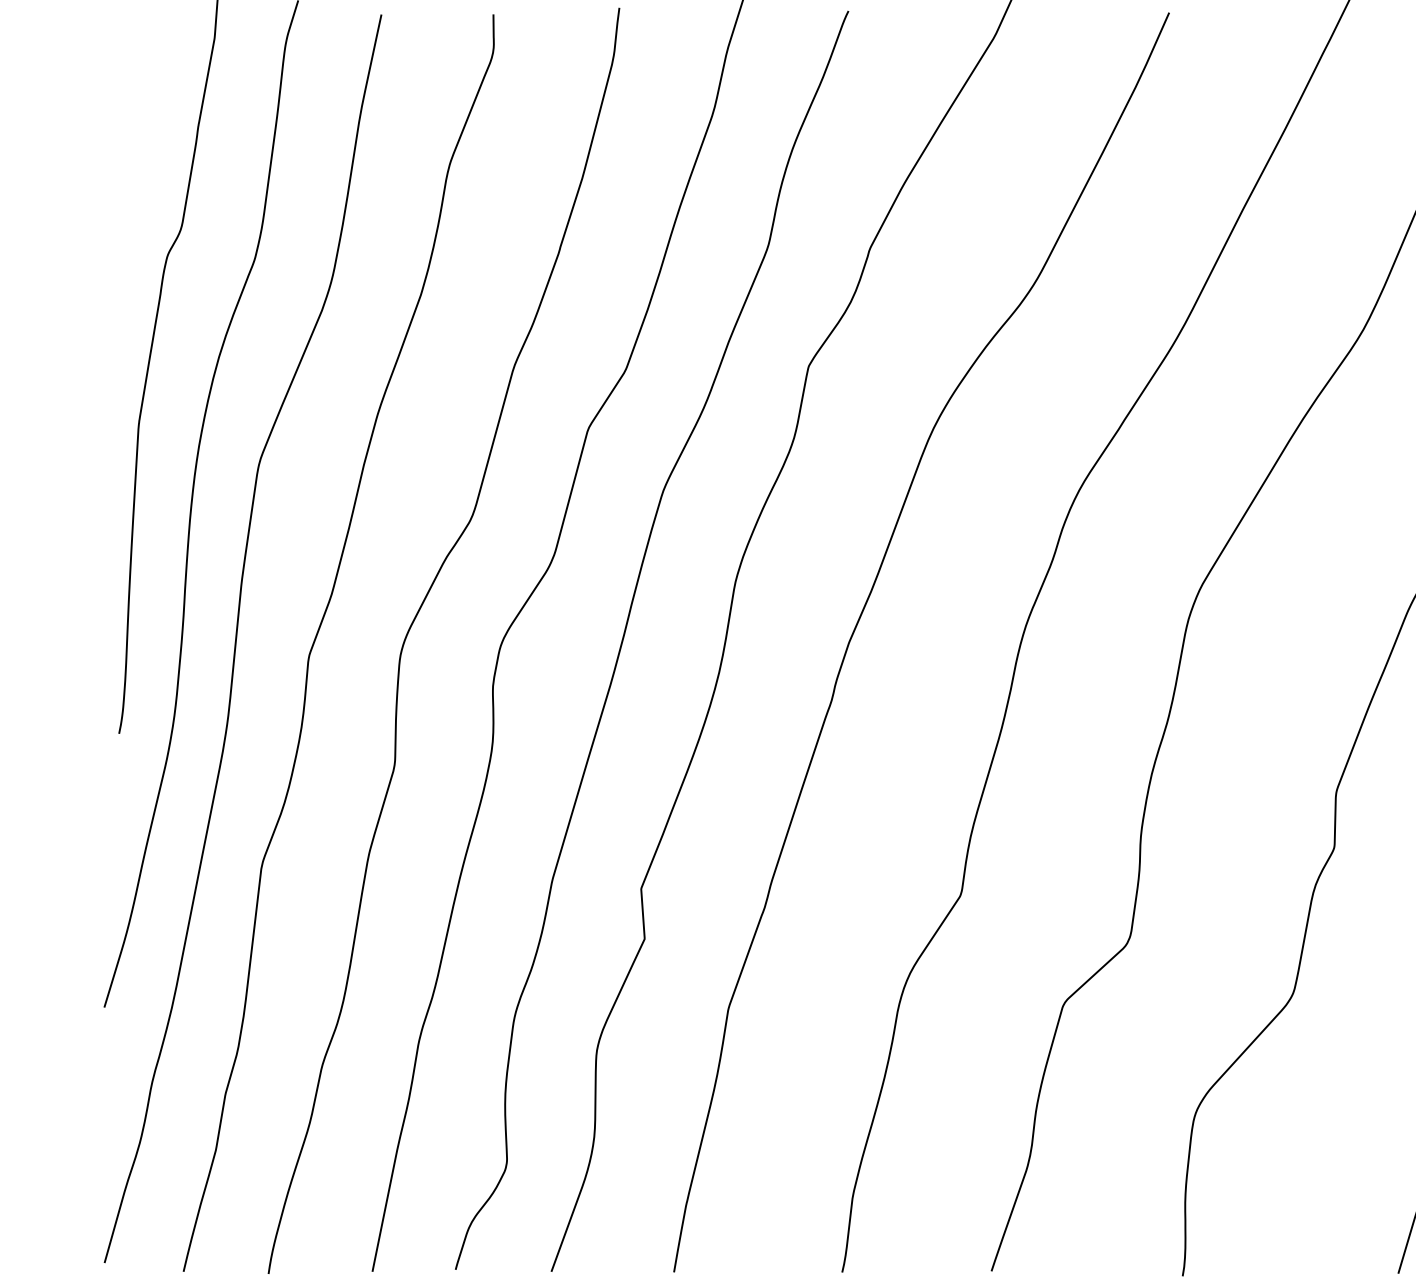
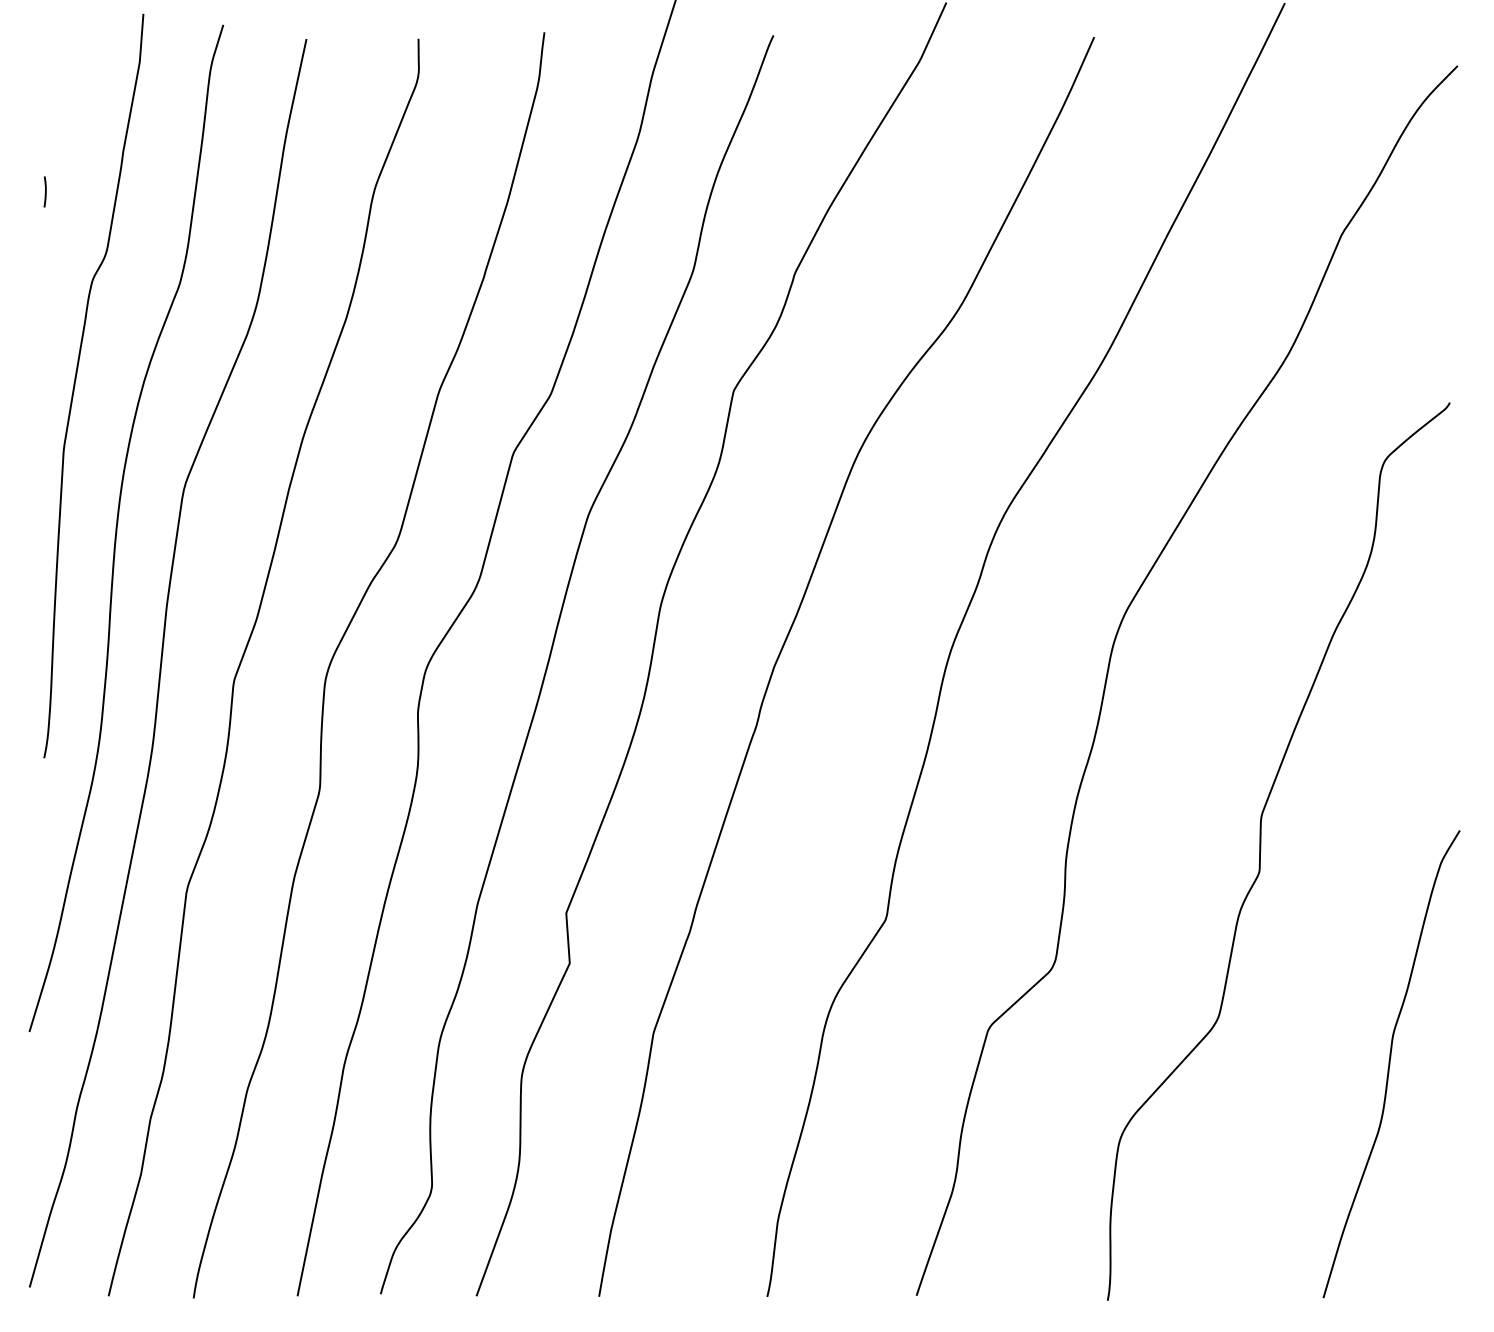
curve: (120, 167) -> (45, 191), added

